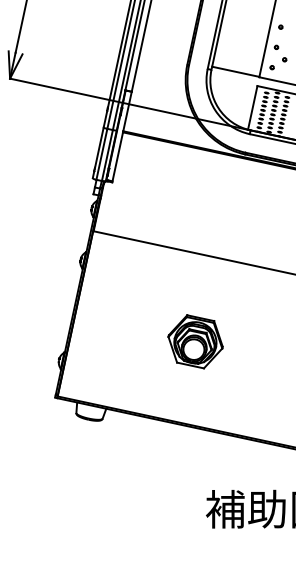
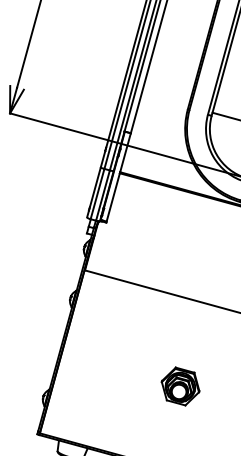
part: (195, 341) -> (180, 386), size x0.7

